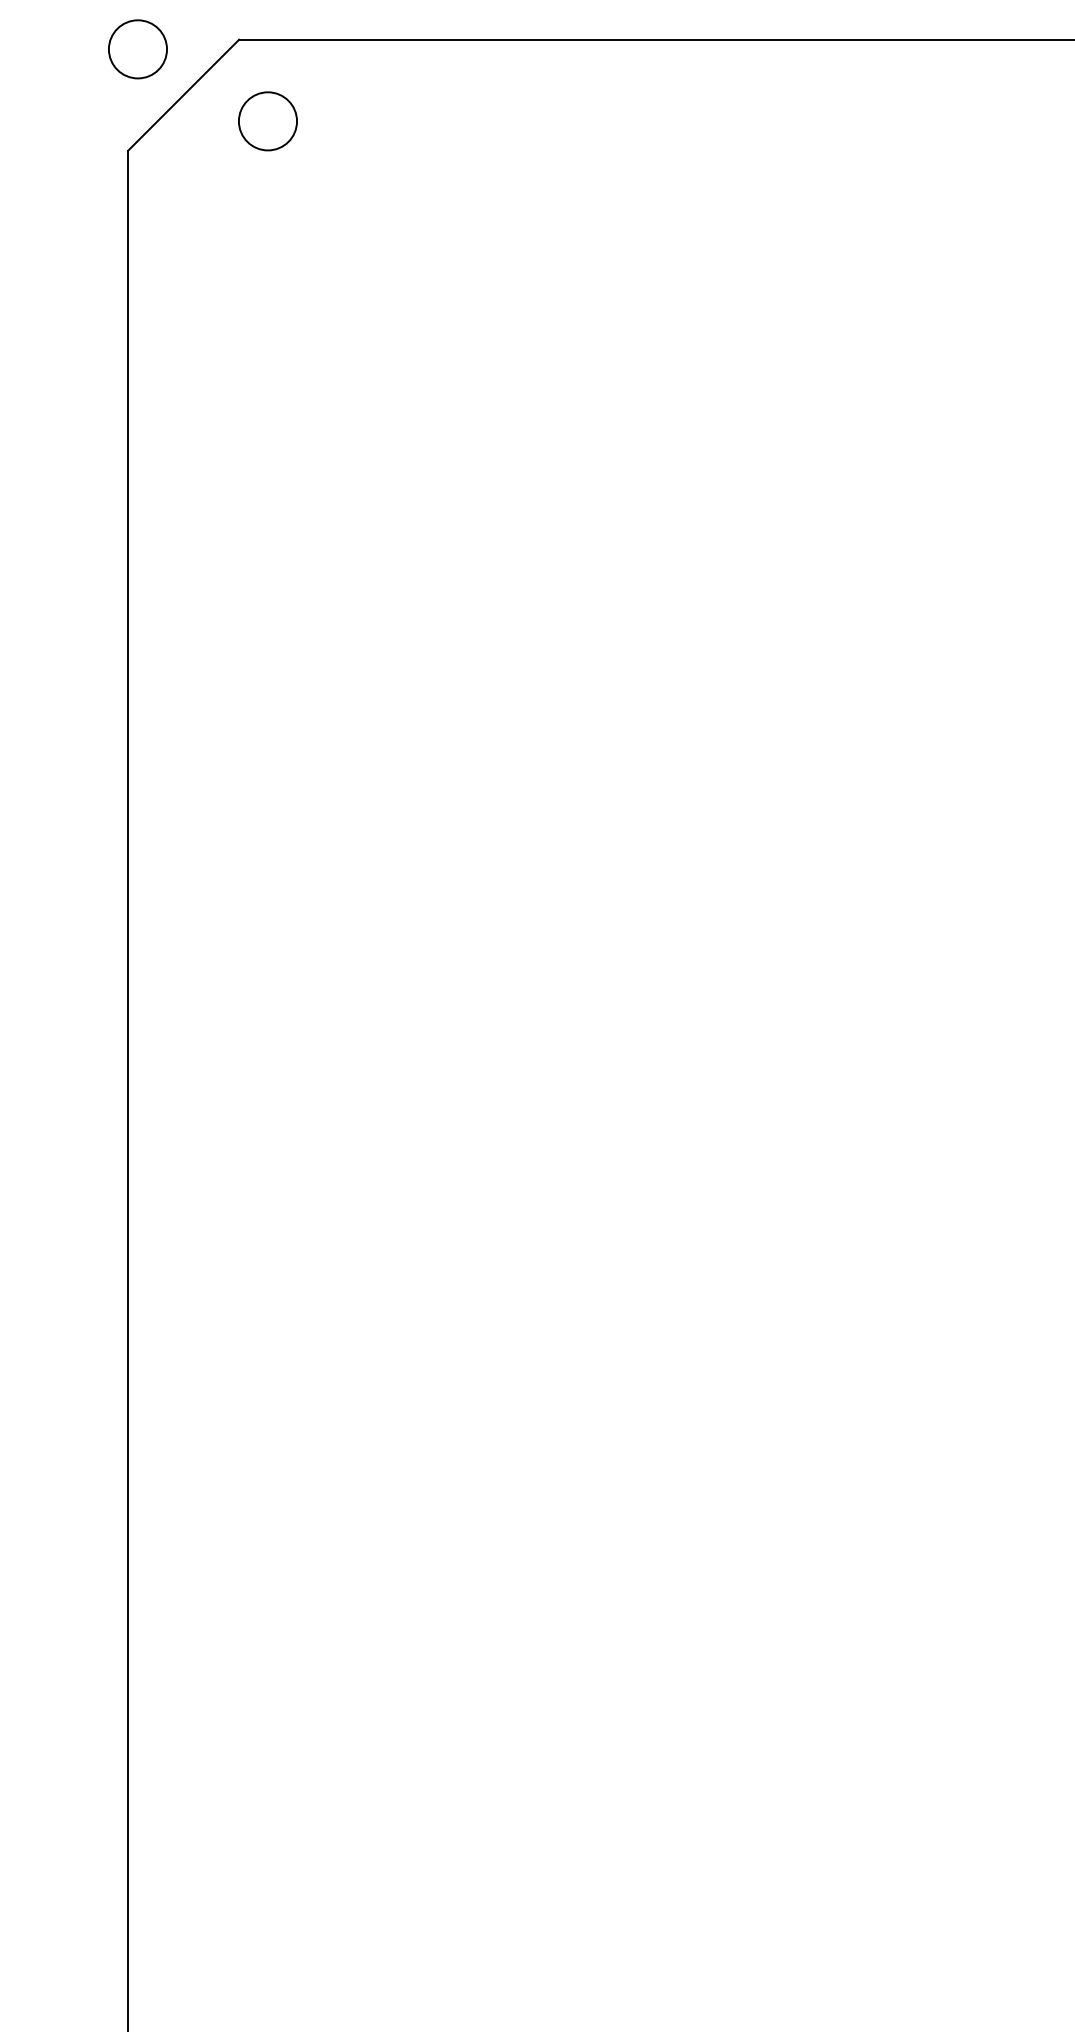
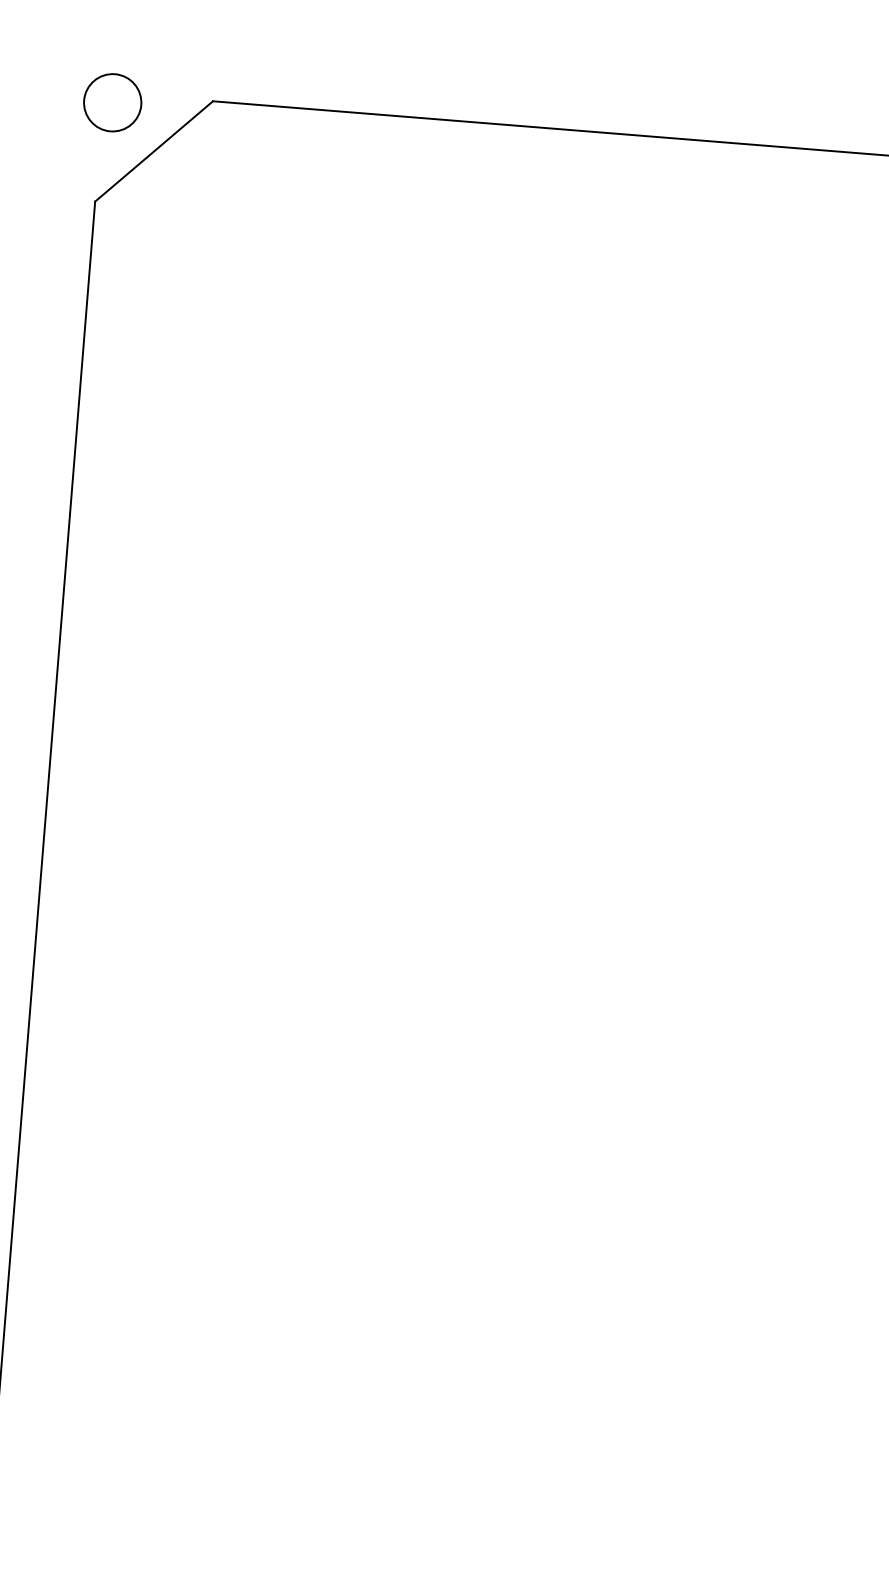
circle: (267, 121) -> (234, 183), removed

